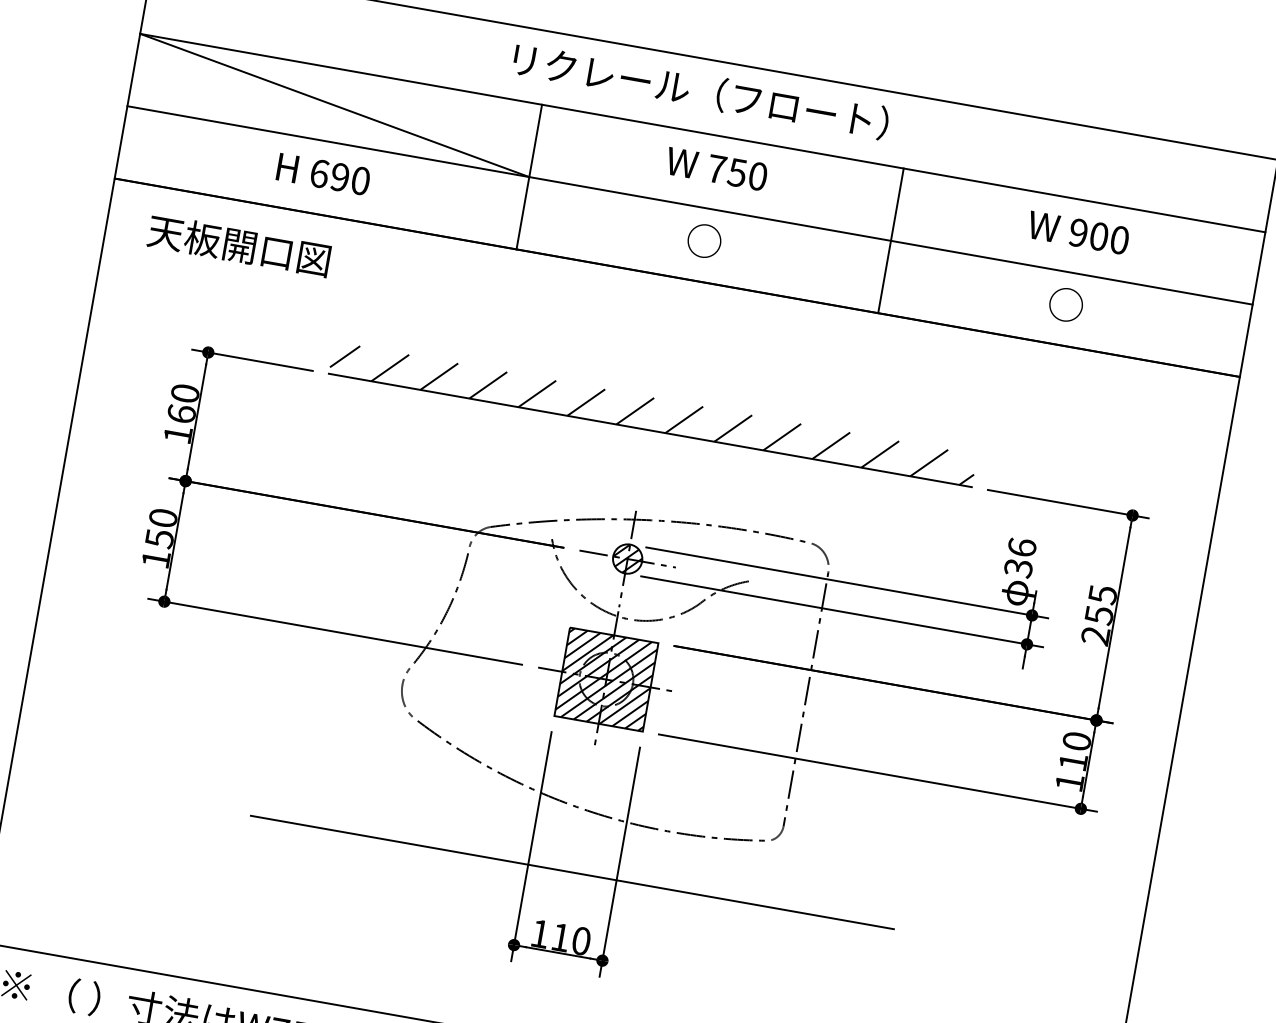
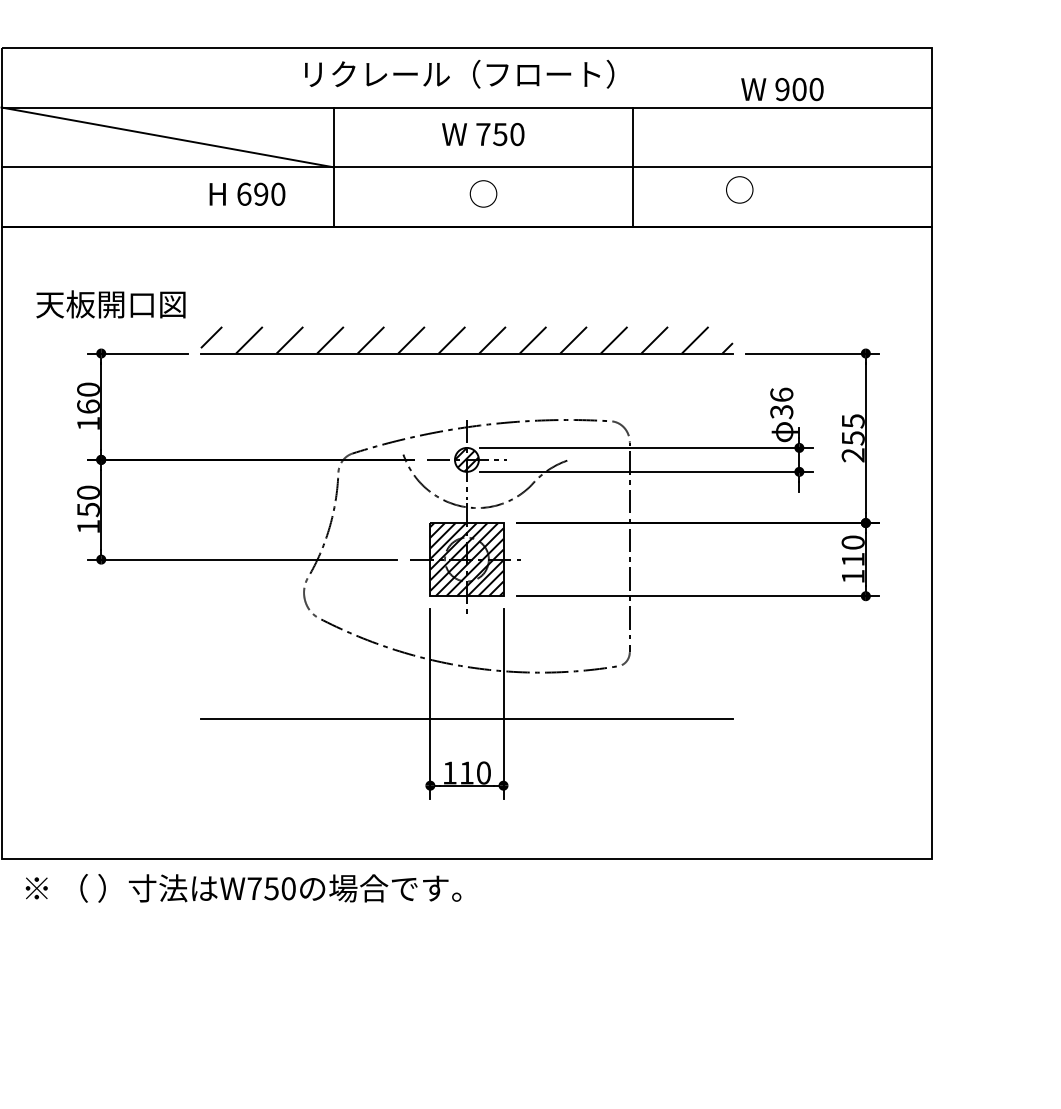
text: (323, 173) -> (247, 193), moved
text: (1078, 232) -> (782, 89), moved
text: (238, 245) -> (110, 304), moved
text: (1065, 304) -> (739, 189), moved

